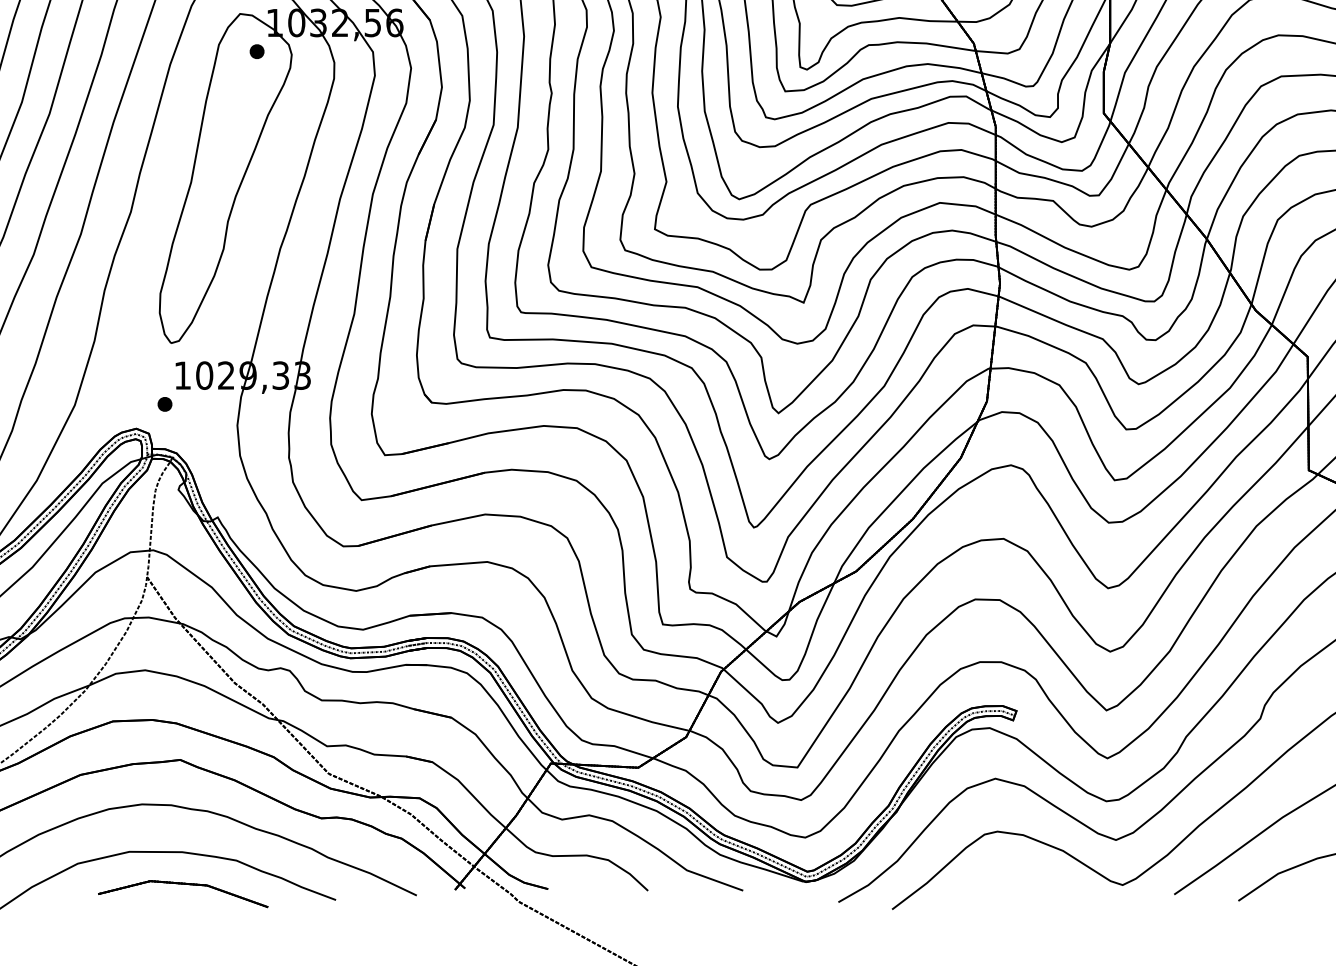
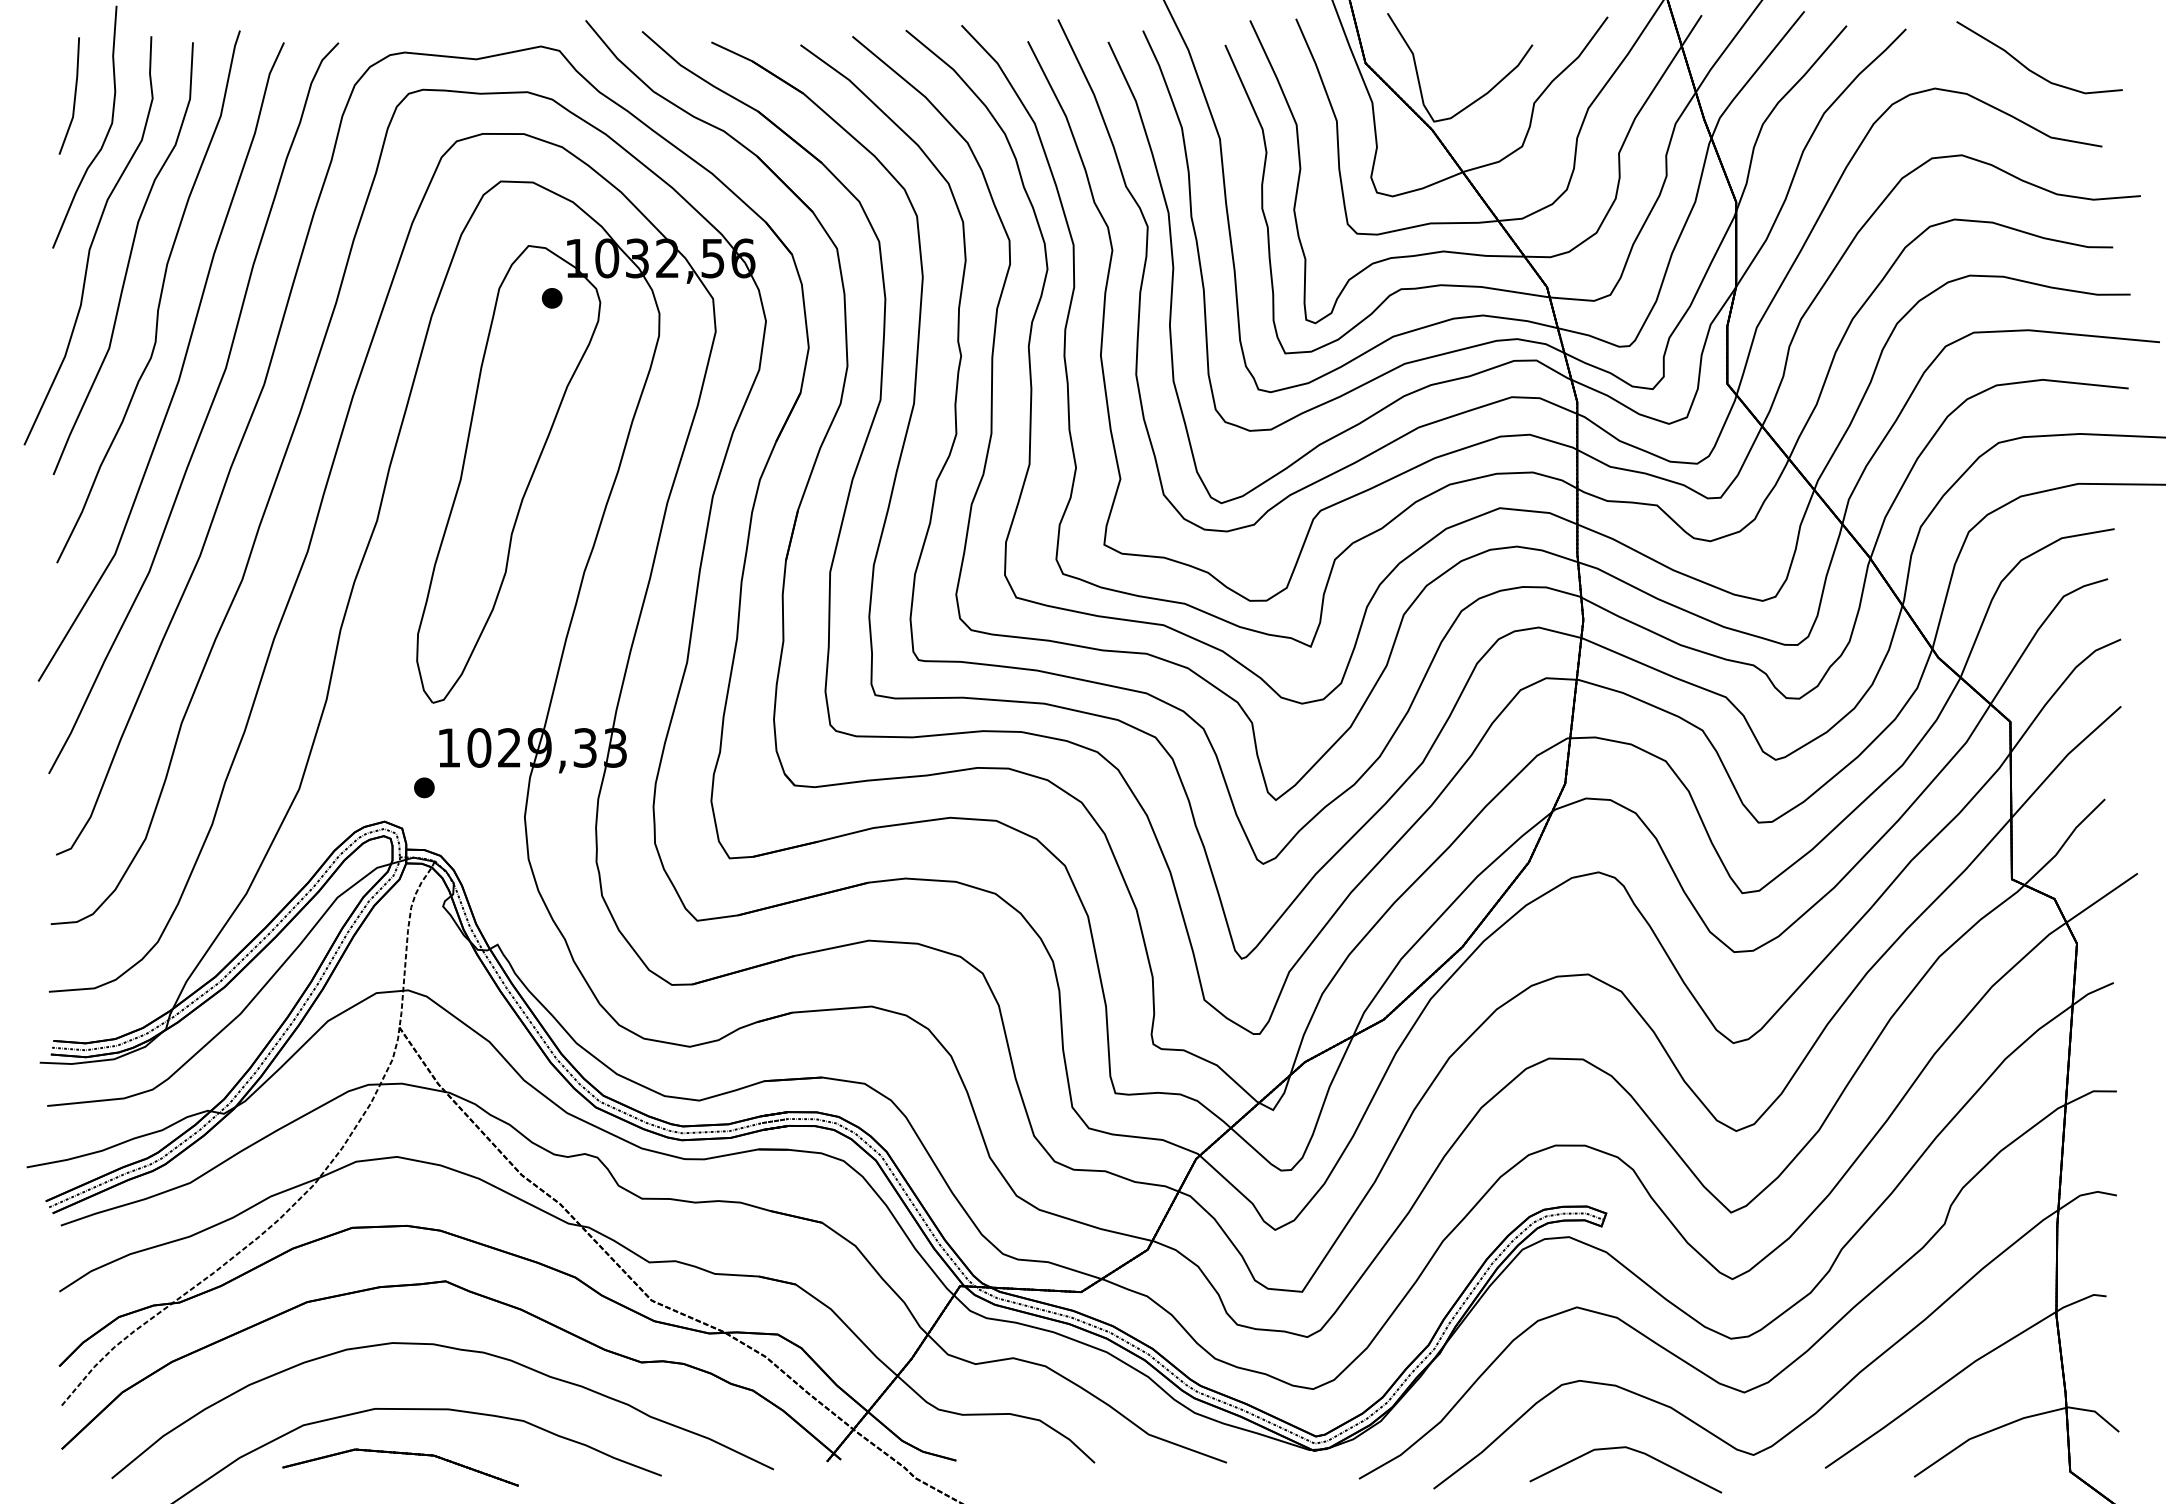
line: (1034, 881) -> (1631, 1450), added
part: (183, 884) -> (401, 1454), moved

